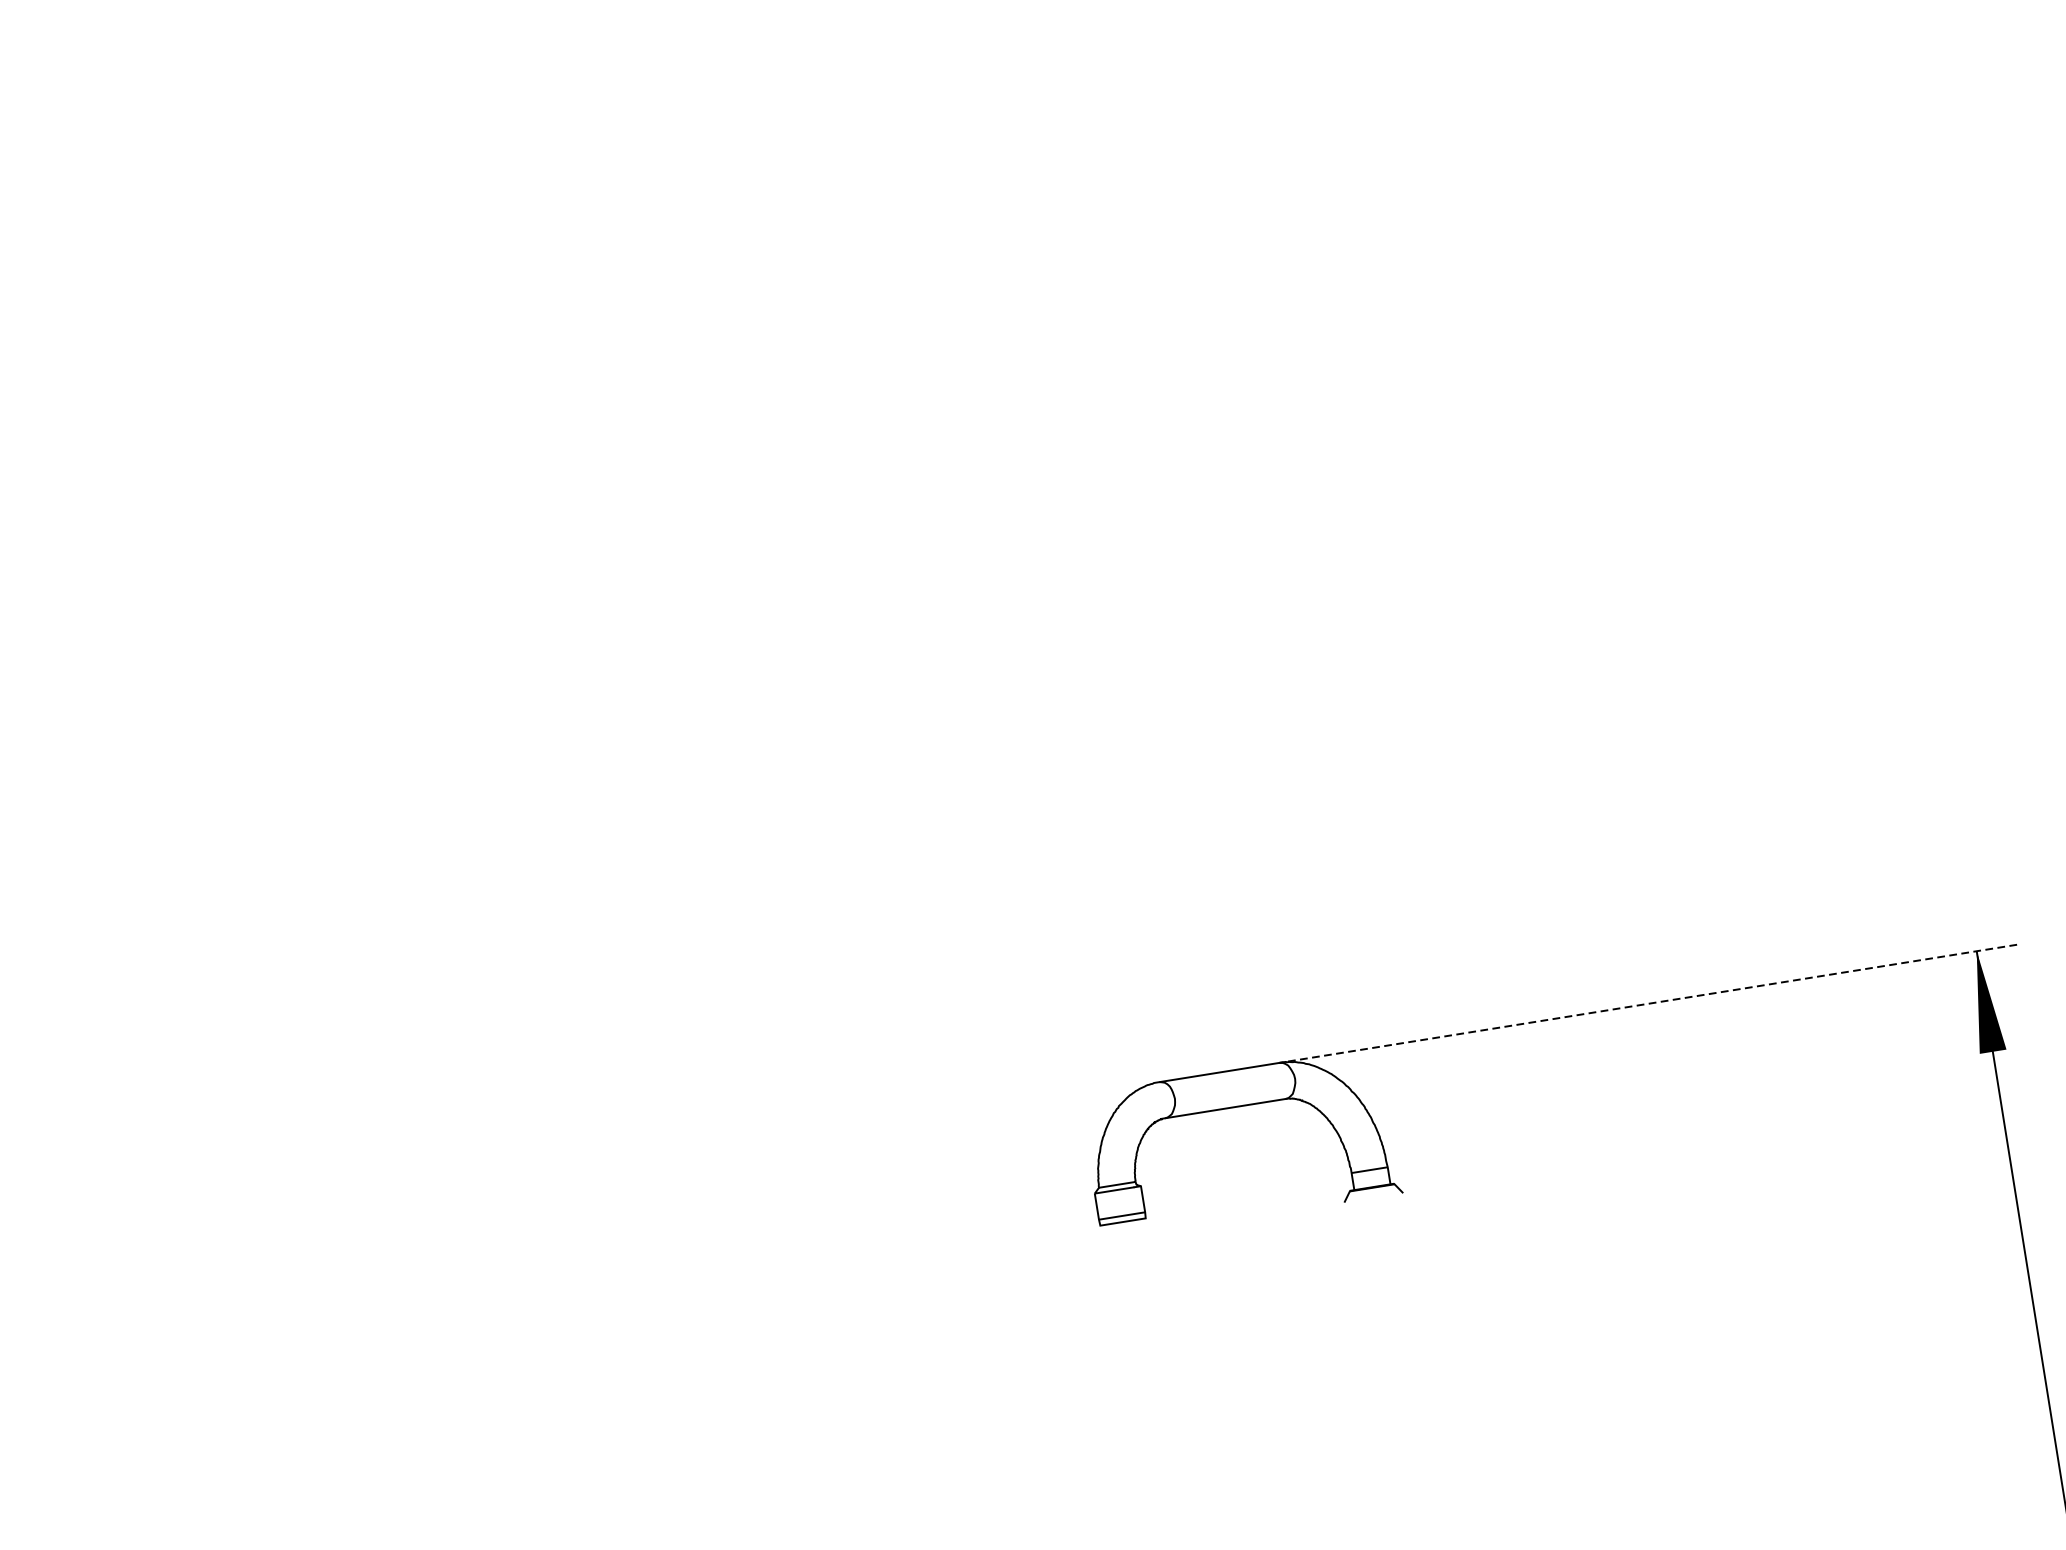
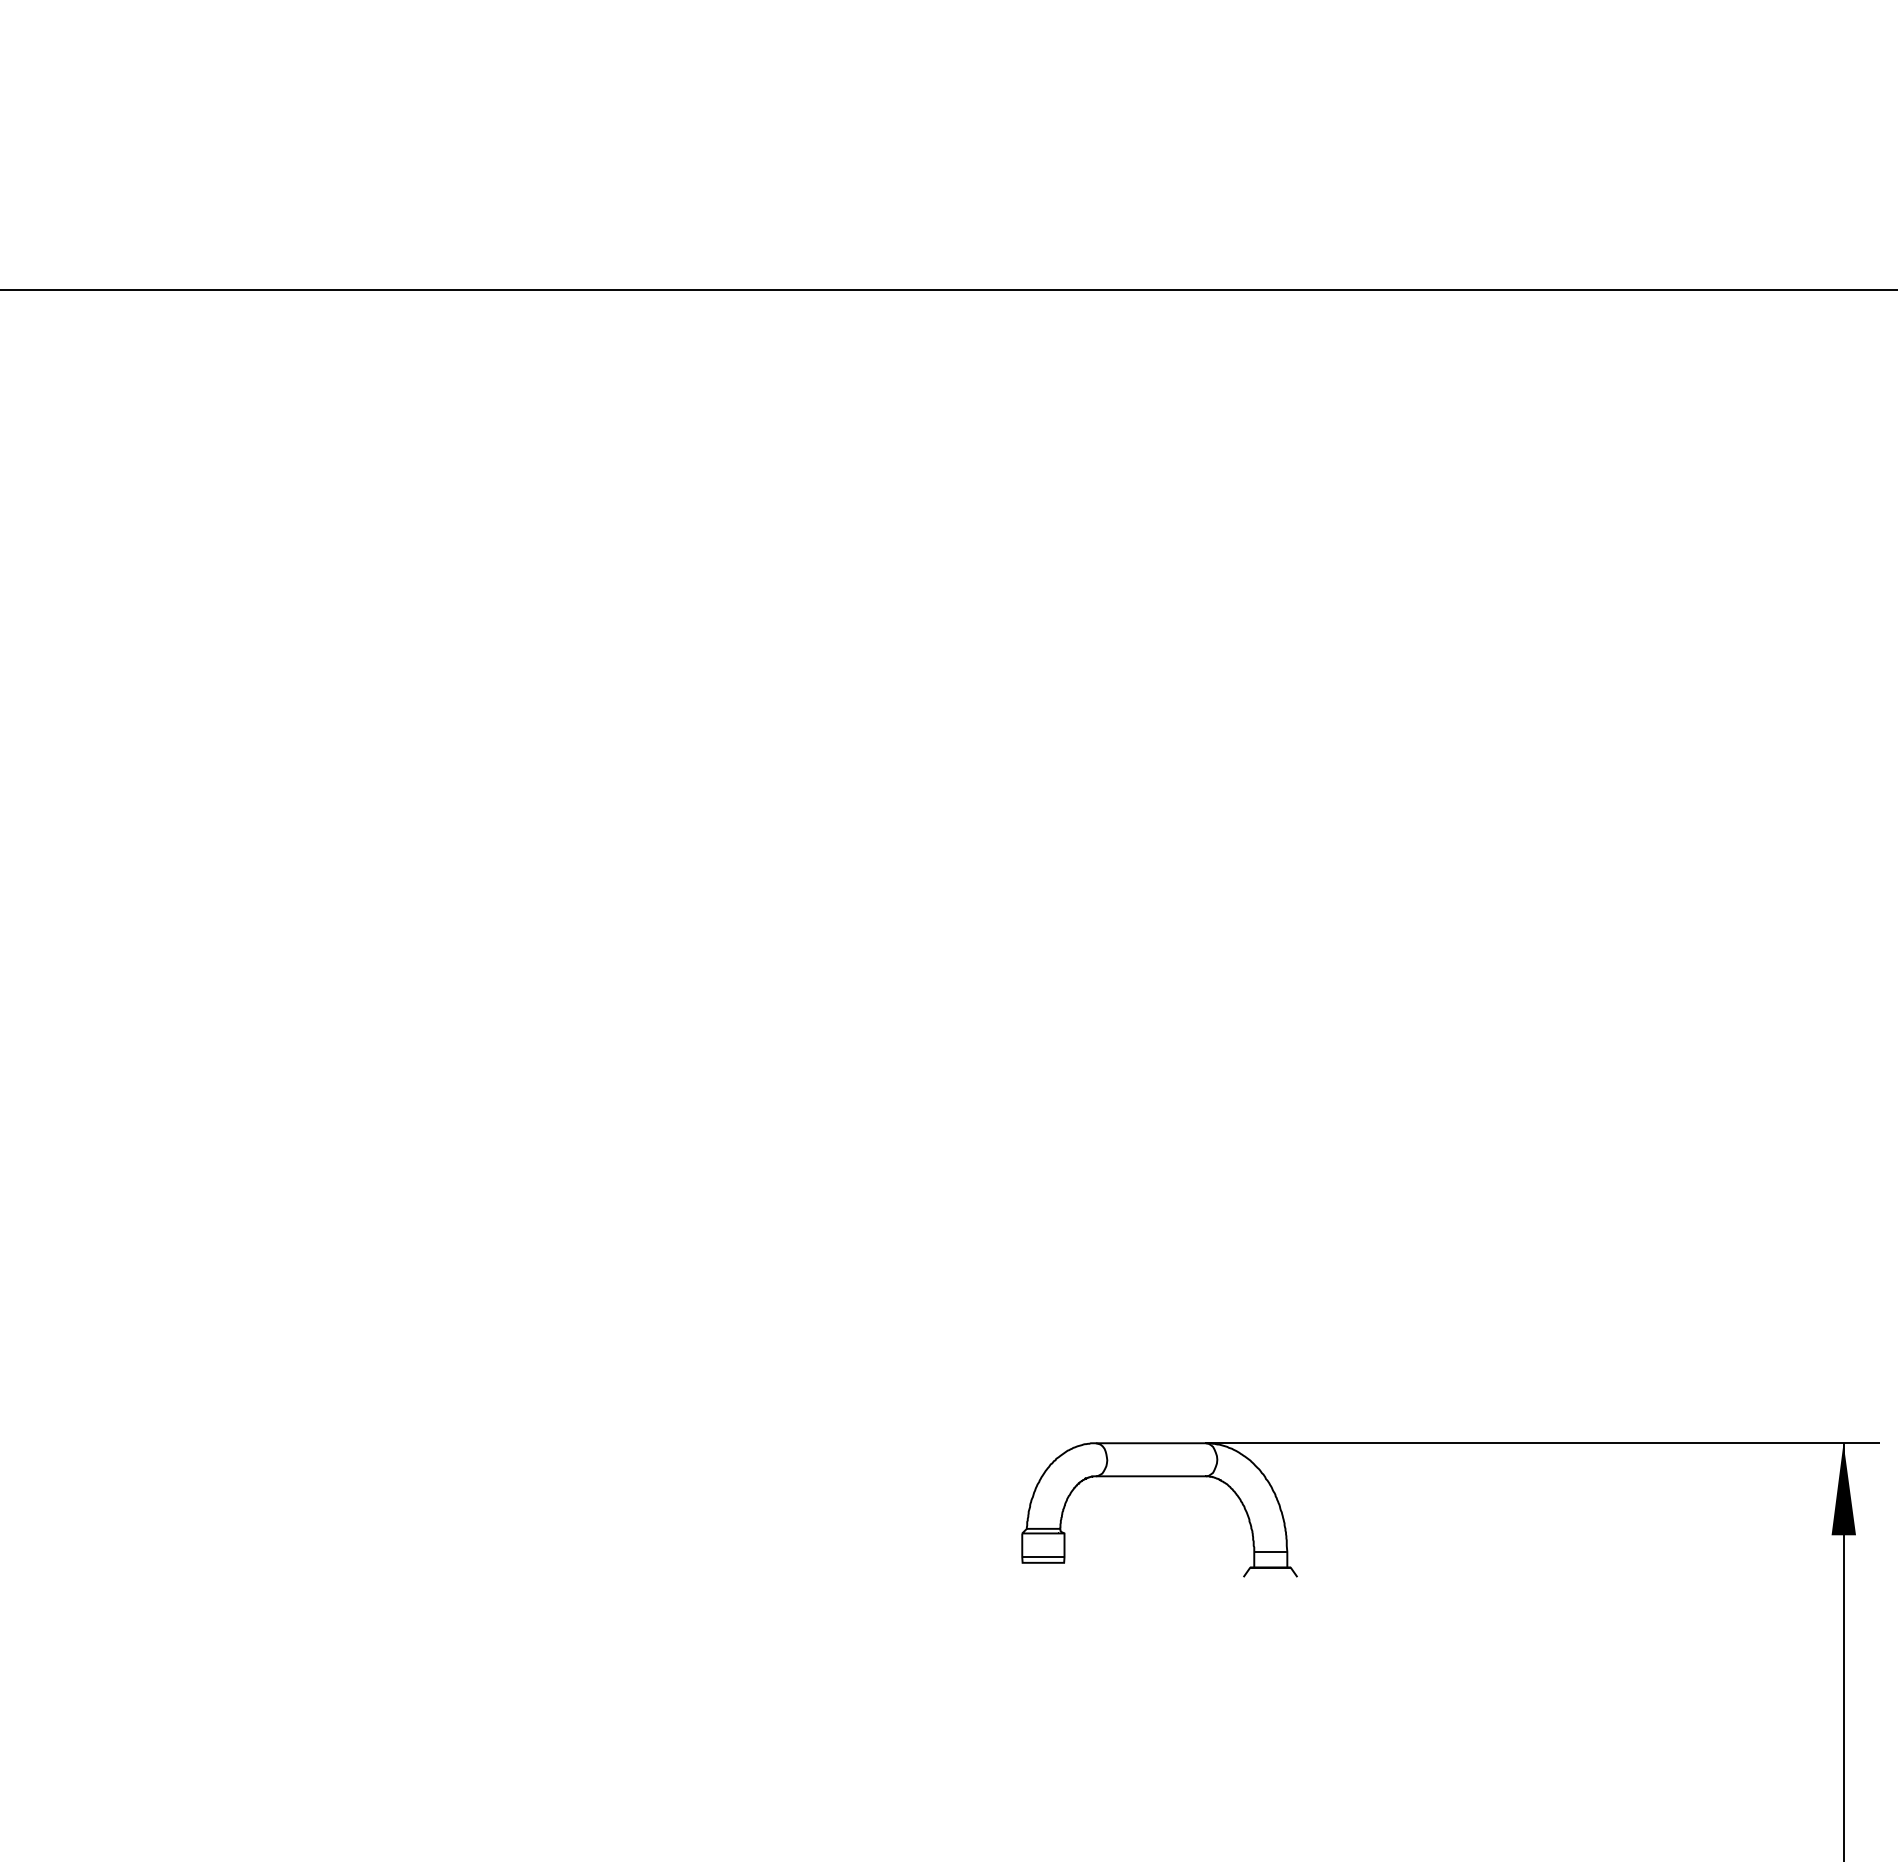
line: (1647, 1004) -> (1542, 1443), dashed -> solid

